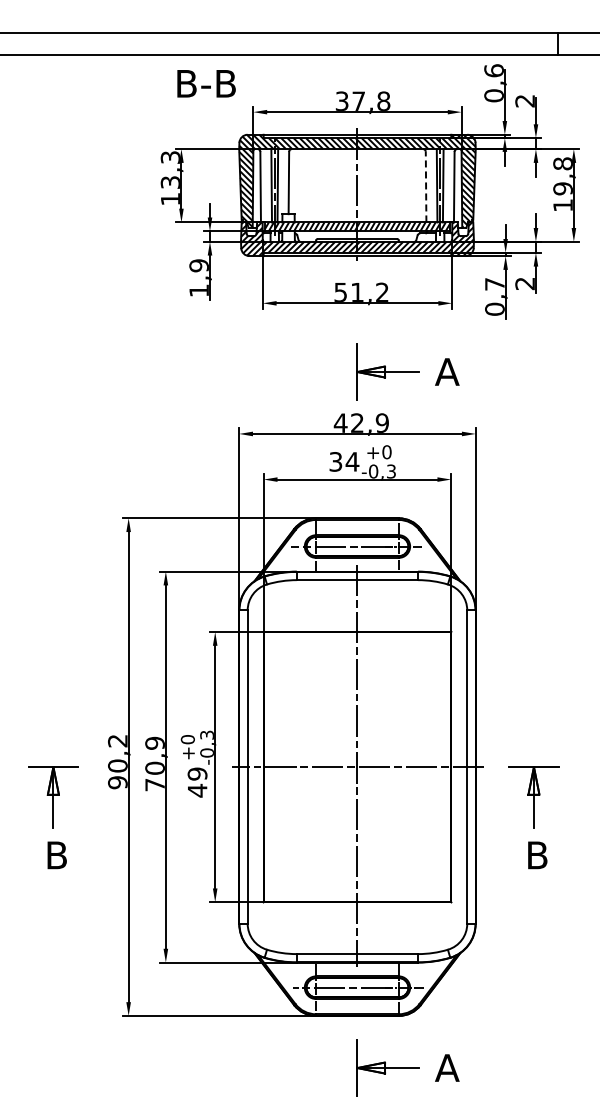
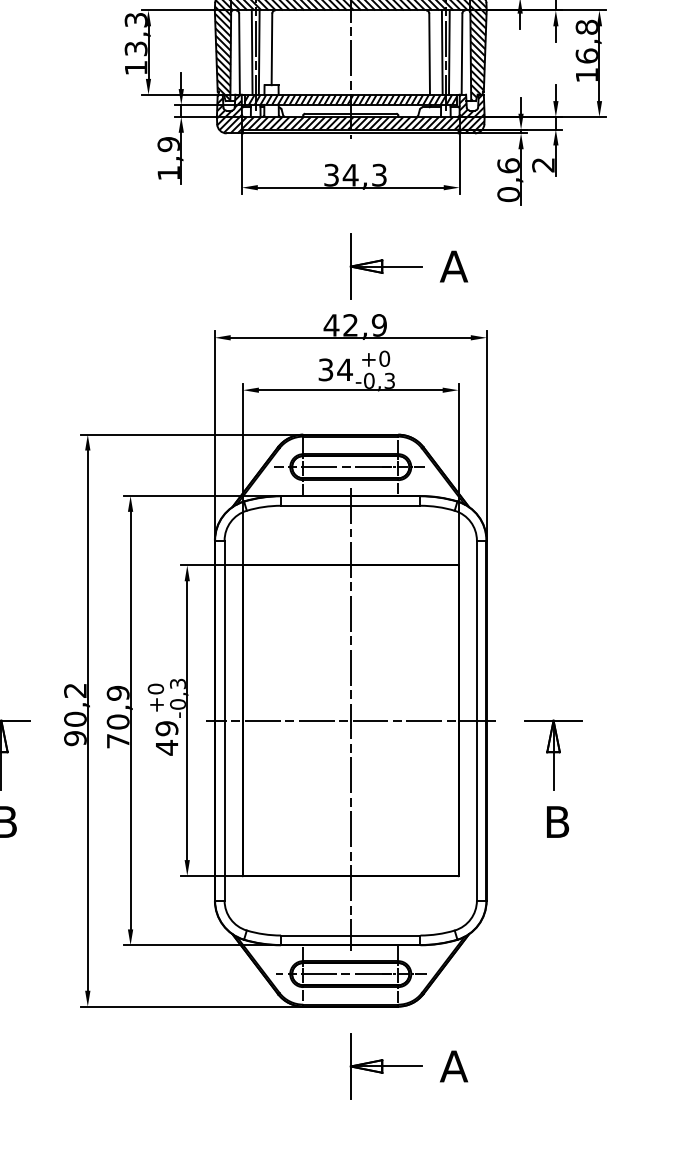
line: (426, 186) -> (430, 53), dashed -> solid
text: (562, 188) -> (586, 55), 19,8 -> 16,8
text: (494, 283) -> (508, 164), 0,7 -> 0,6
text: (361, 291) -> (355, 174), 51,2 -> 34,3

